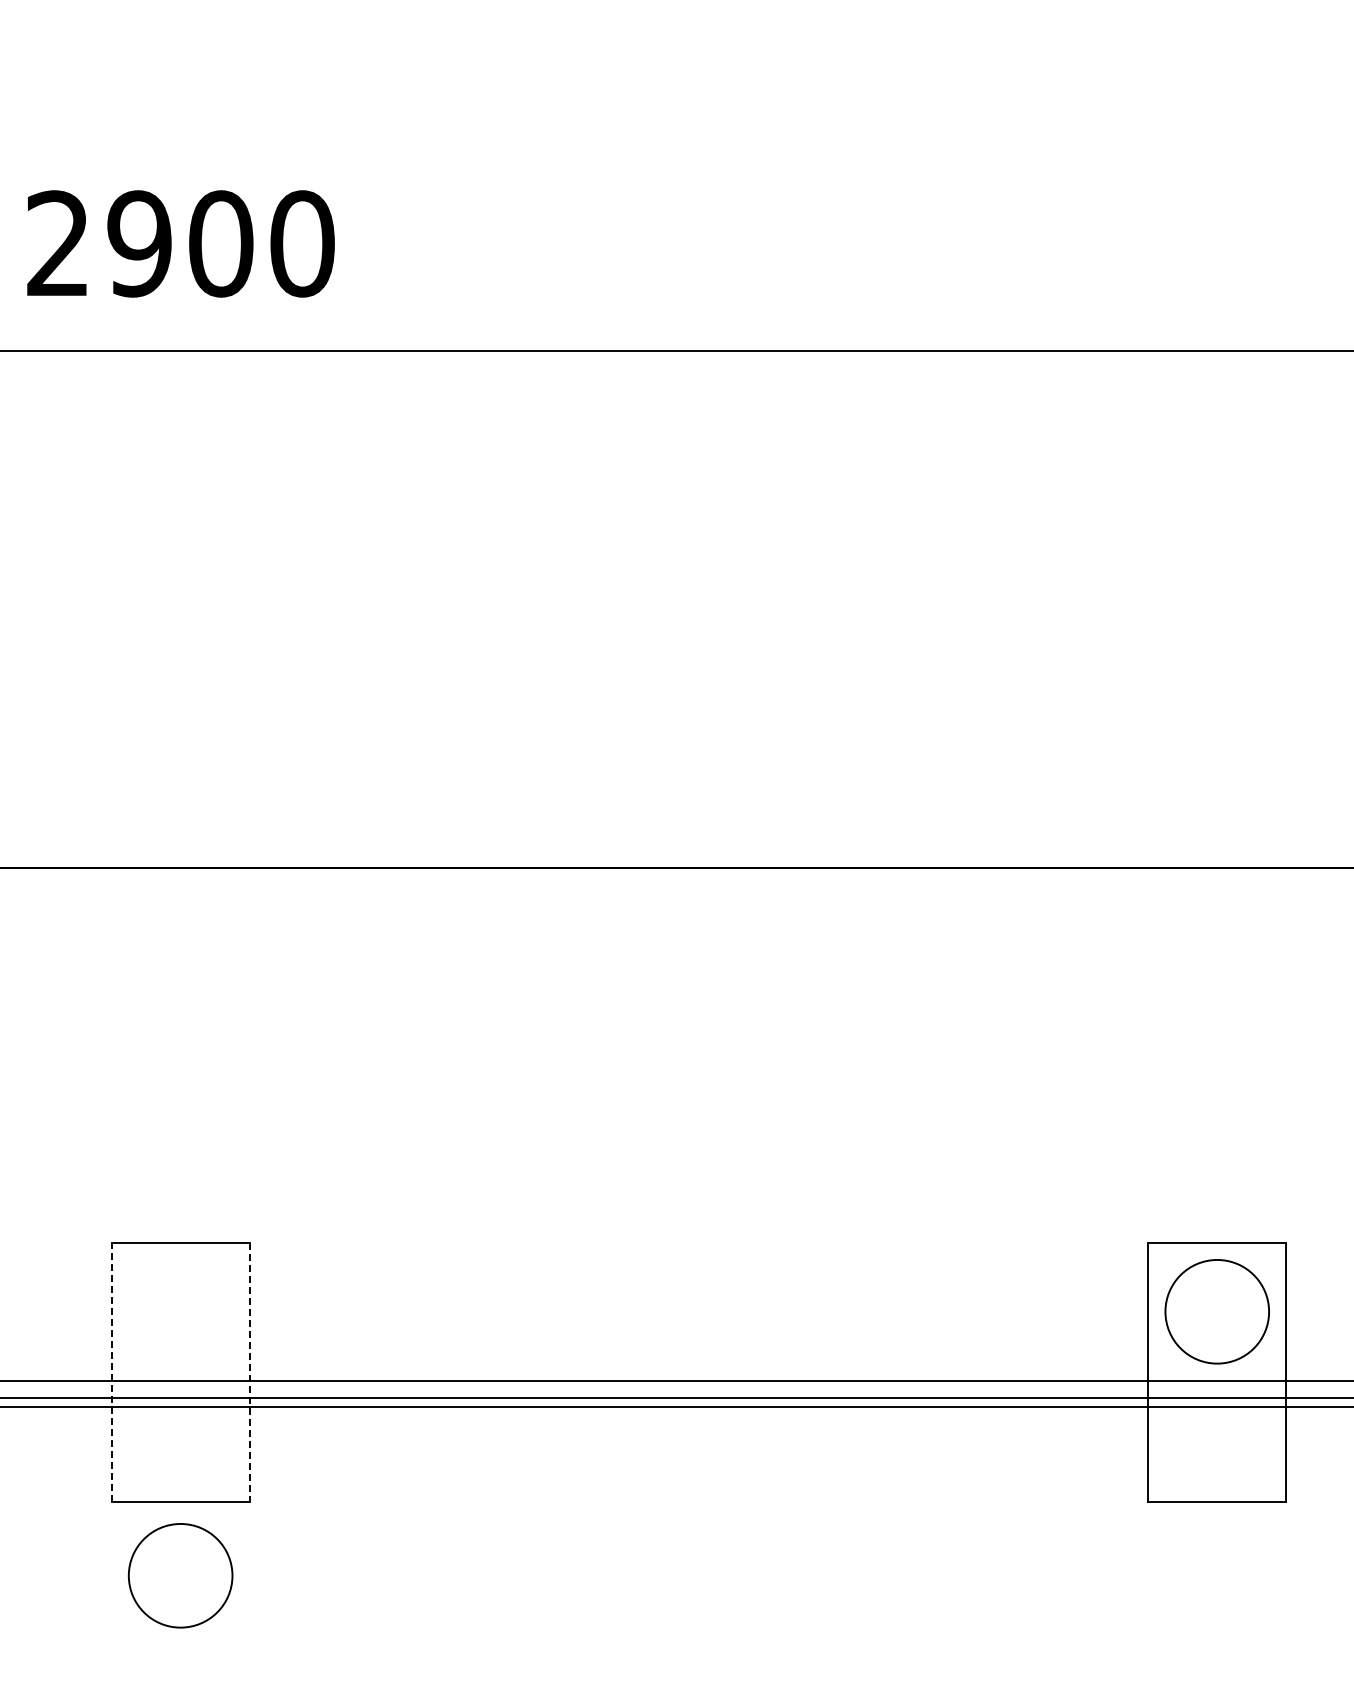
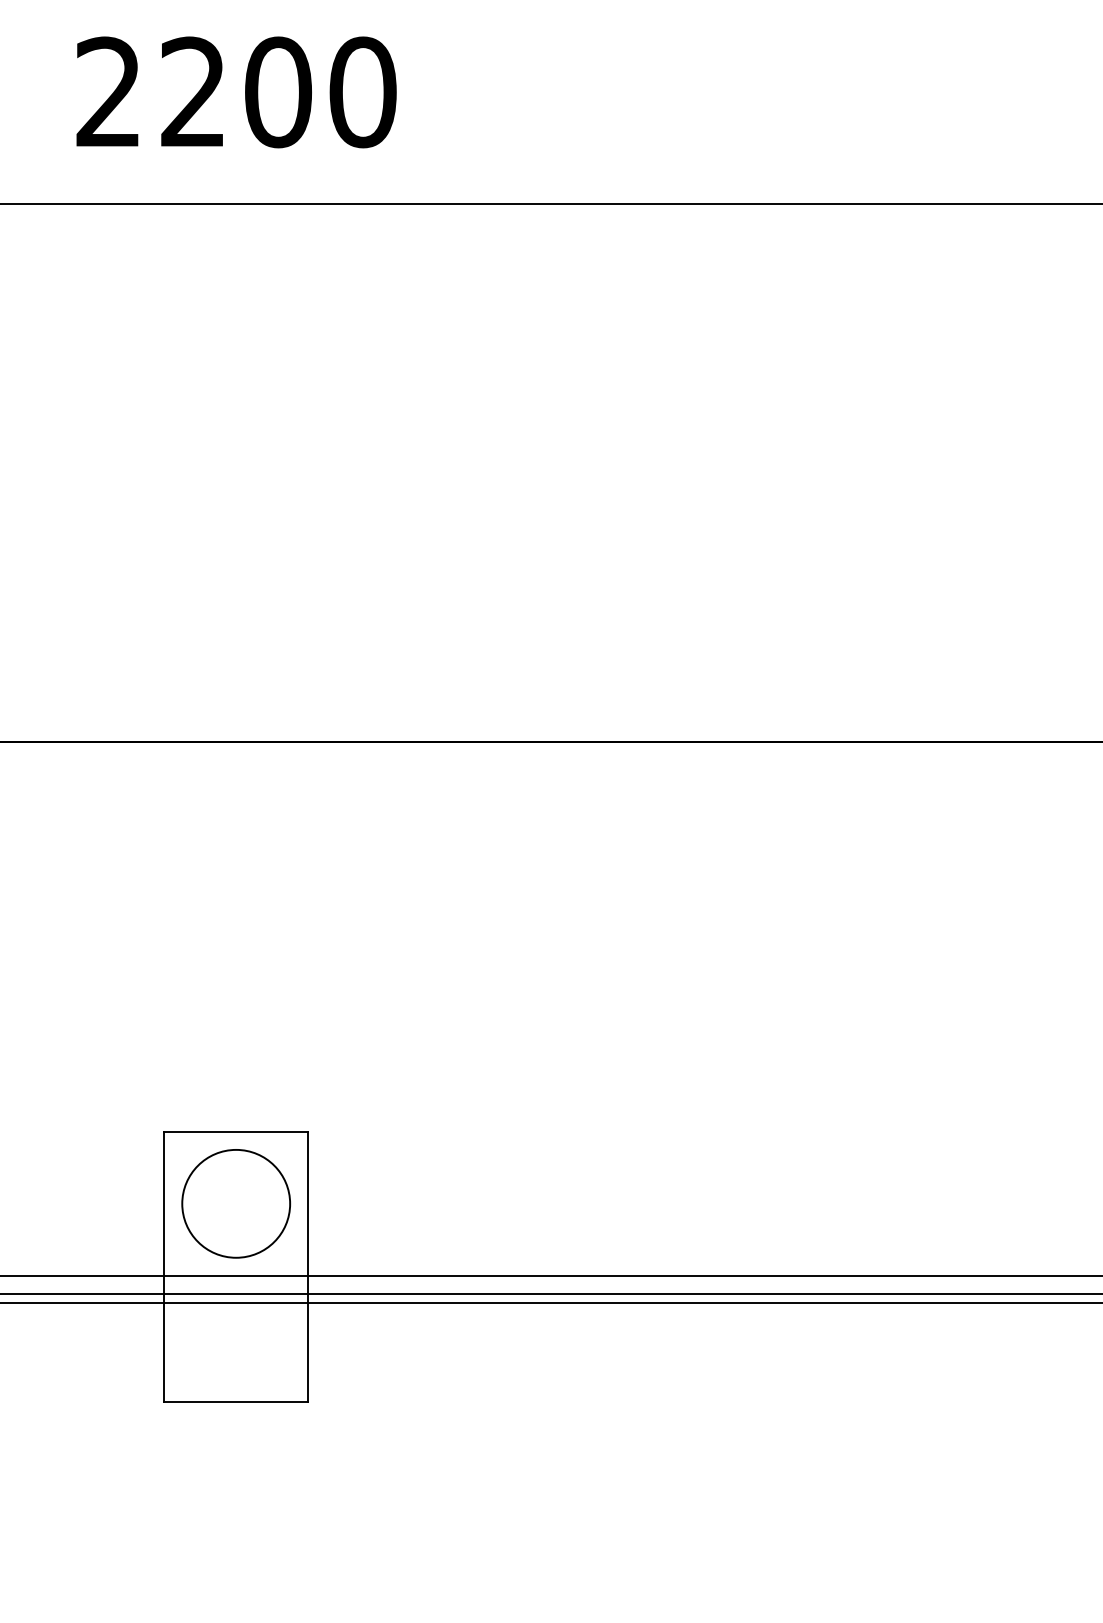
text: (139, 243) -> (193, 91), 2900 -> 2200
line: (111, 1372) -> (164, 1267), dashed -> solid
line: (249, 1372) -> (307, 1267), dashed -> solid
circle: (180, 1575) -> (236, 1203), moved

